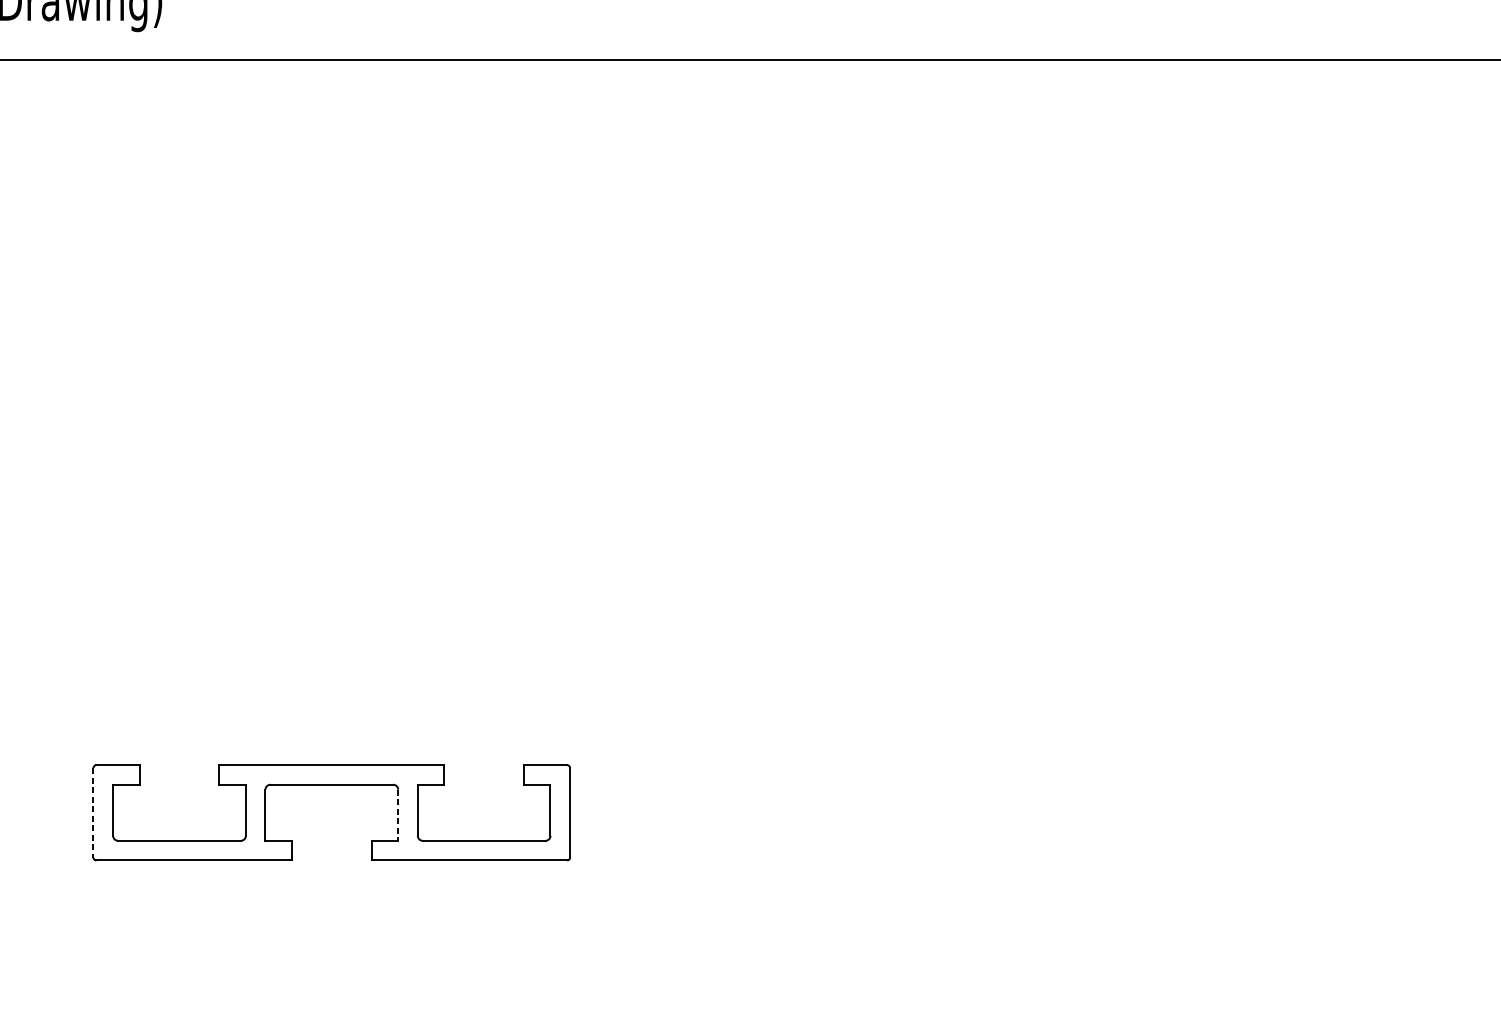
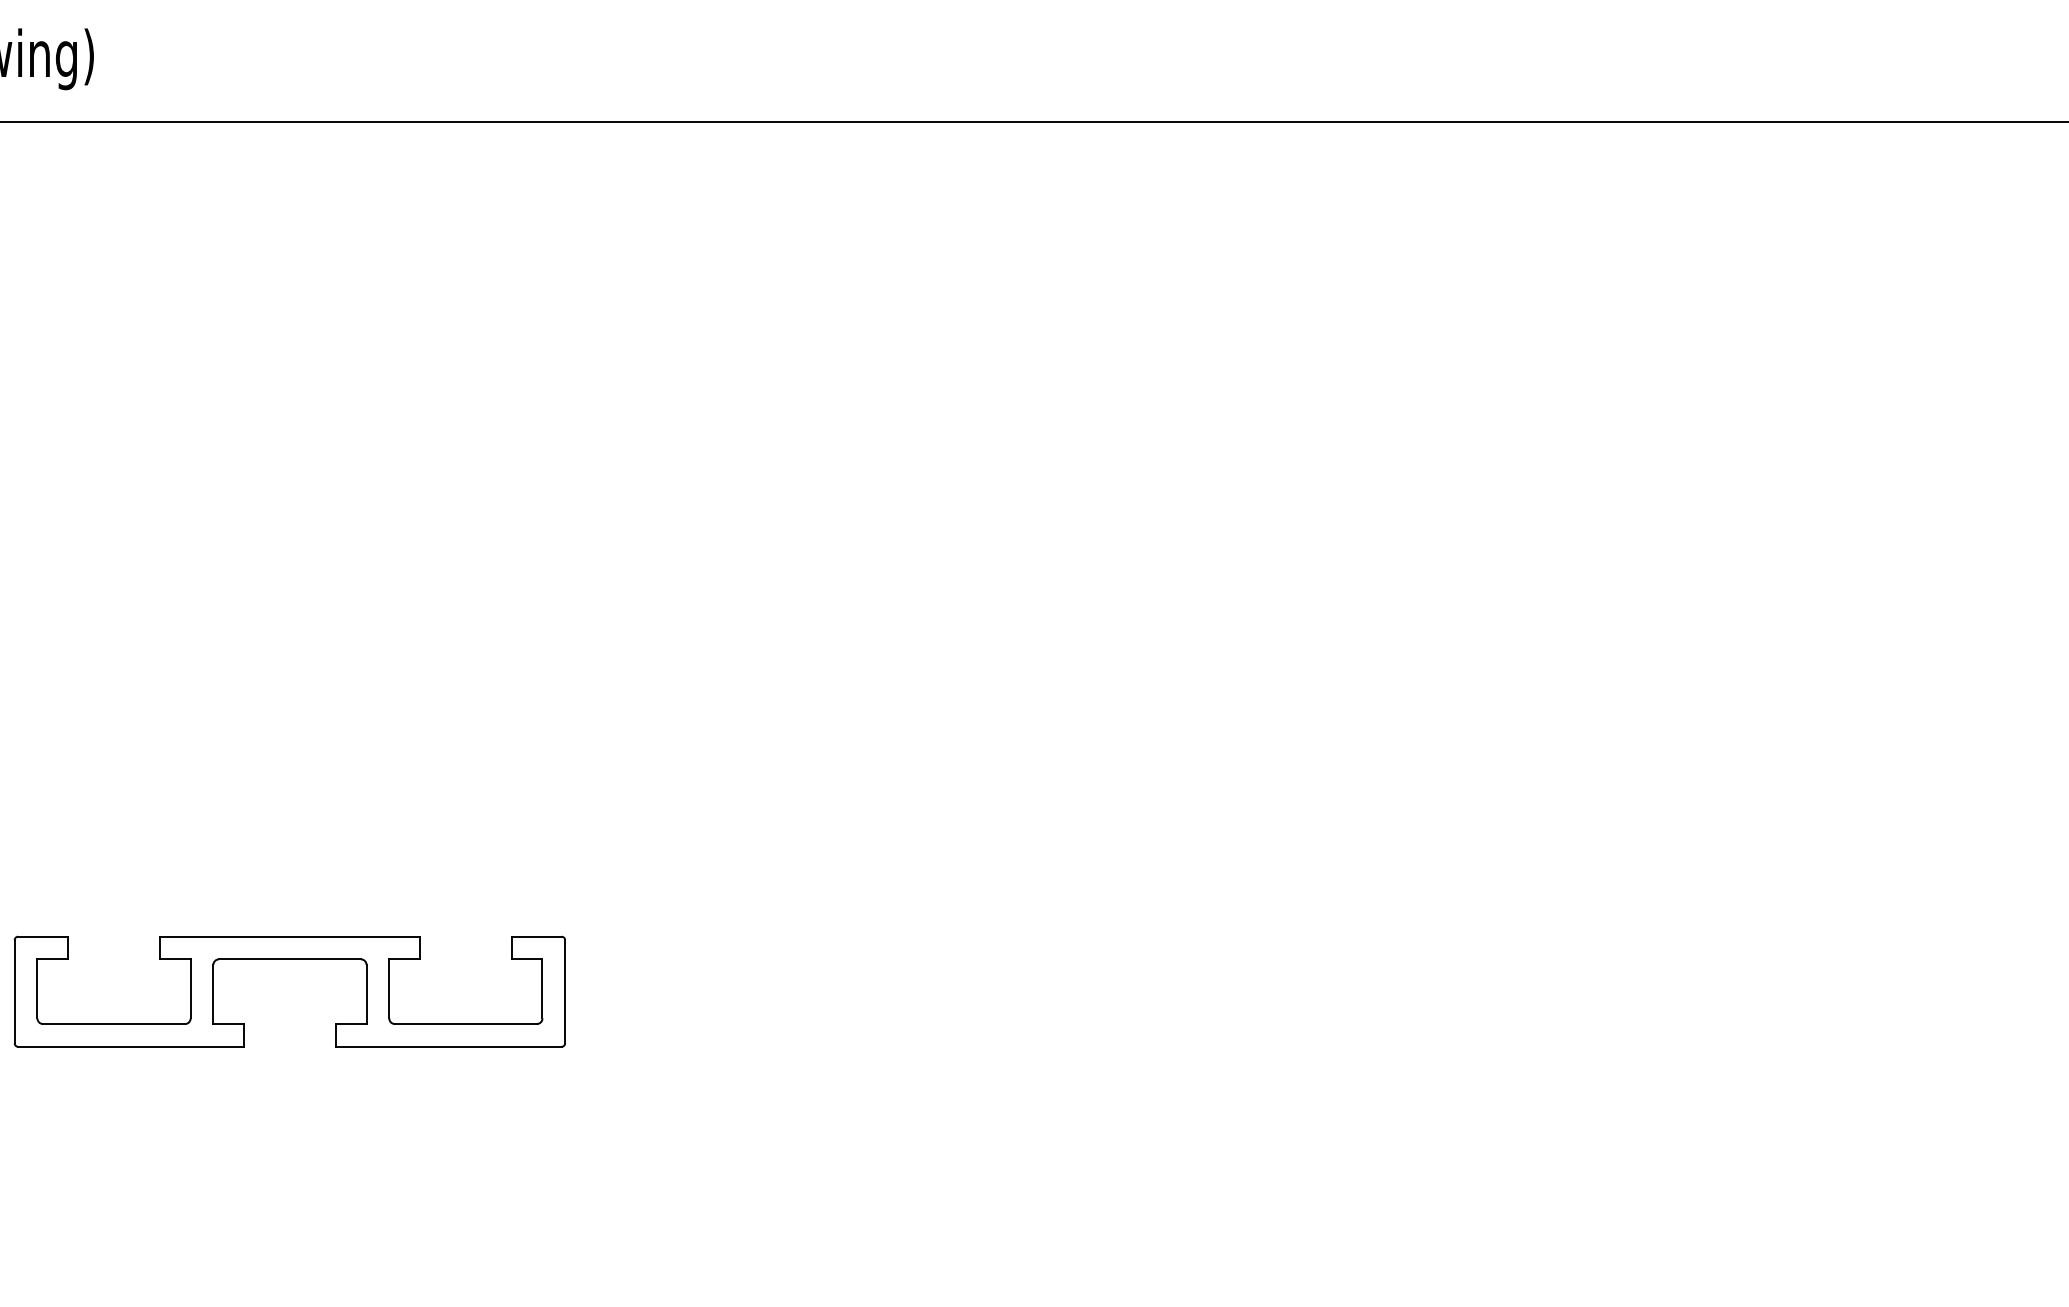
line: (93, 812) -> (14, 991), dashed -> solid
line: (398, 815) -> (366, 994), dashed -> solid

